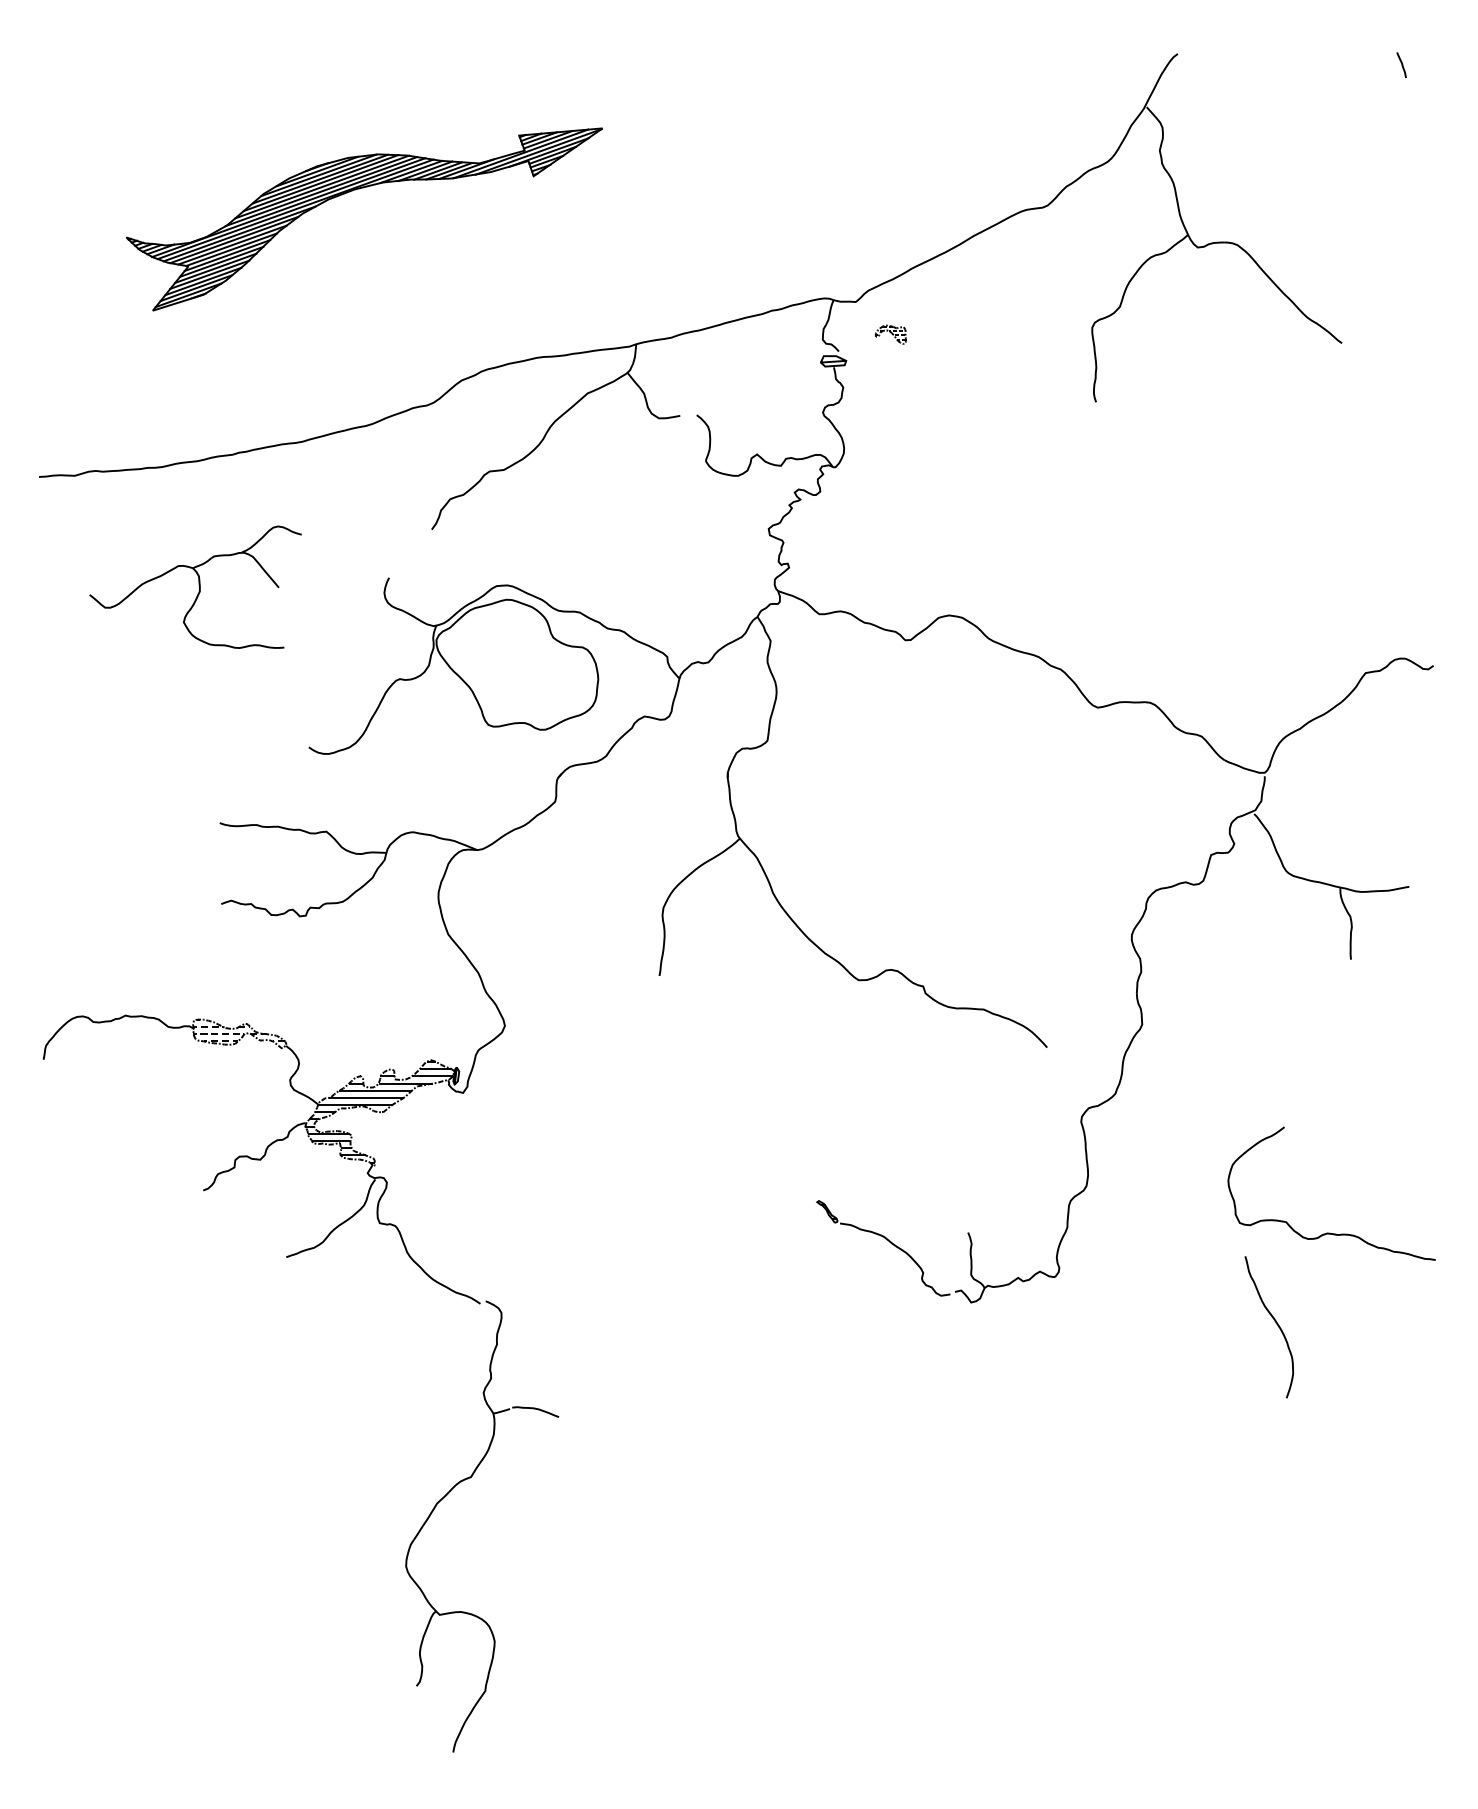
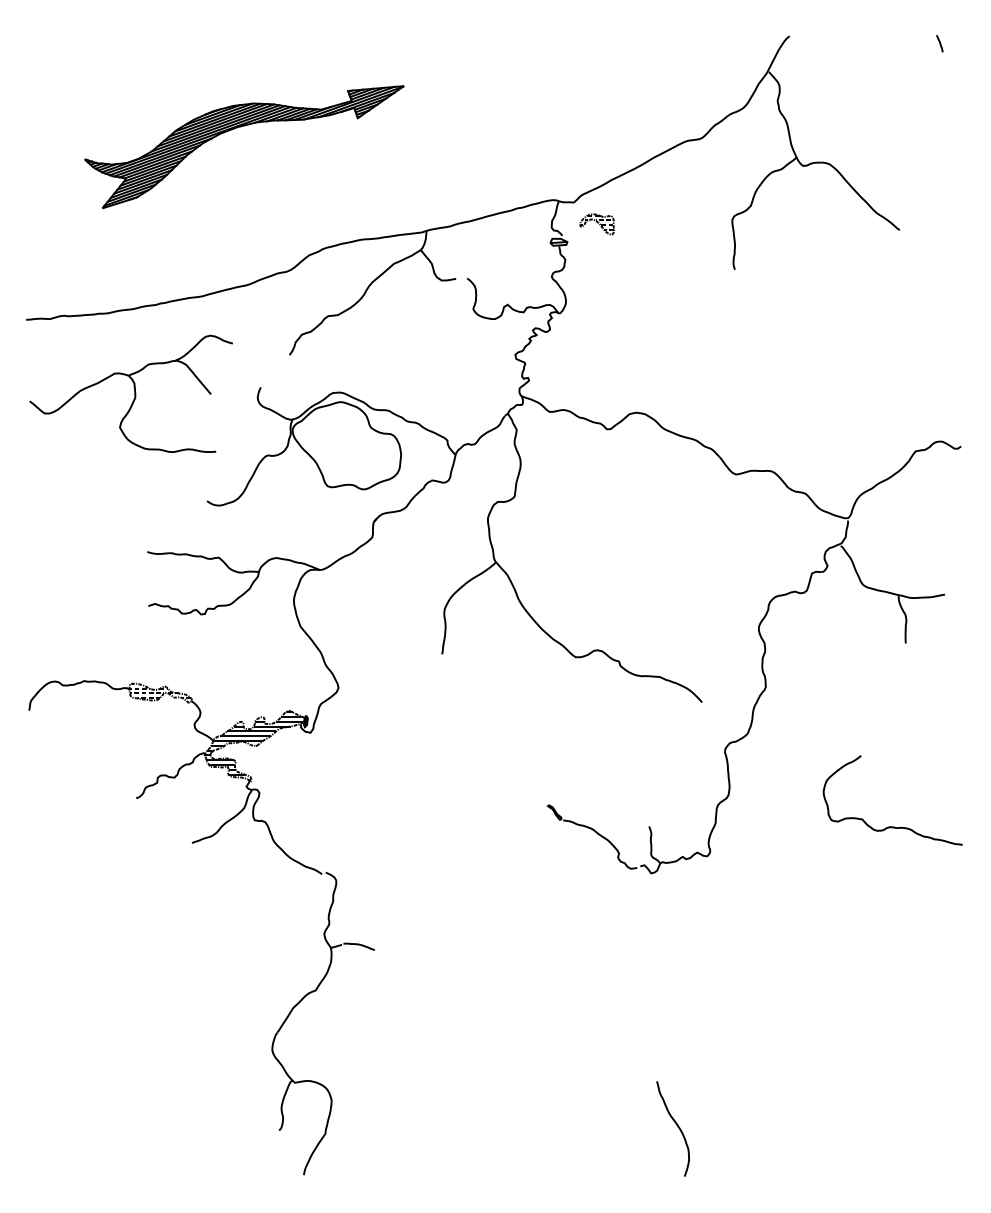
part: (891, 334) -> (597, 224), size x1.67
part: (194, 586) -> (130, 393), size x1.43
curve: (1274, 1322) -> (676, 1125), moved

